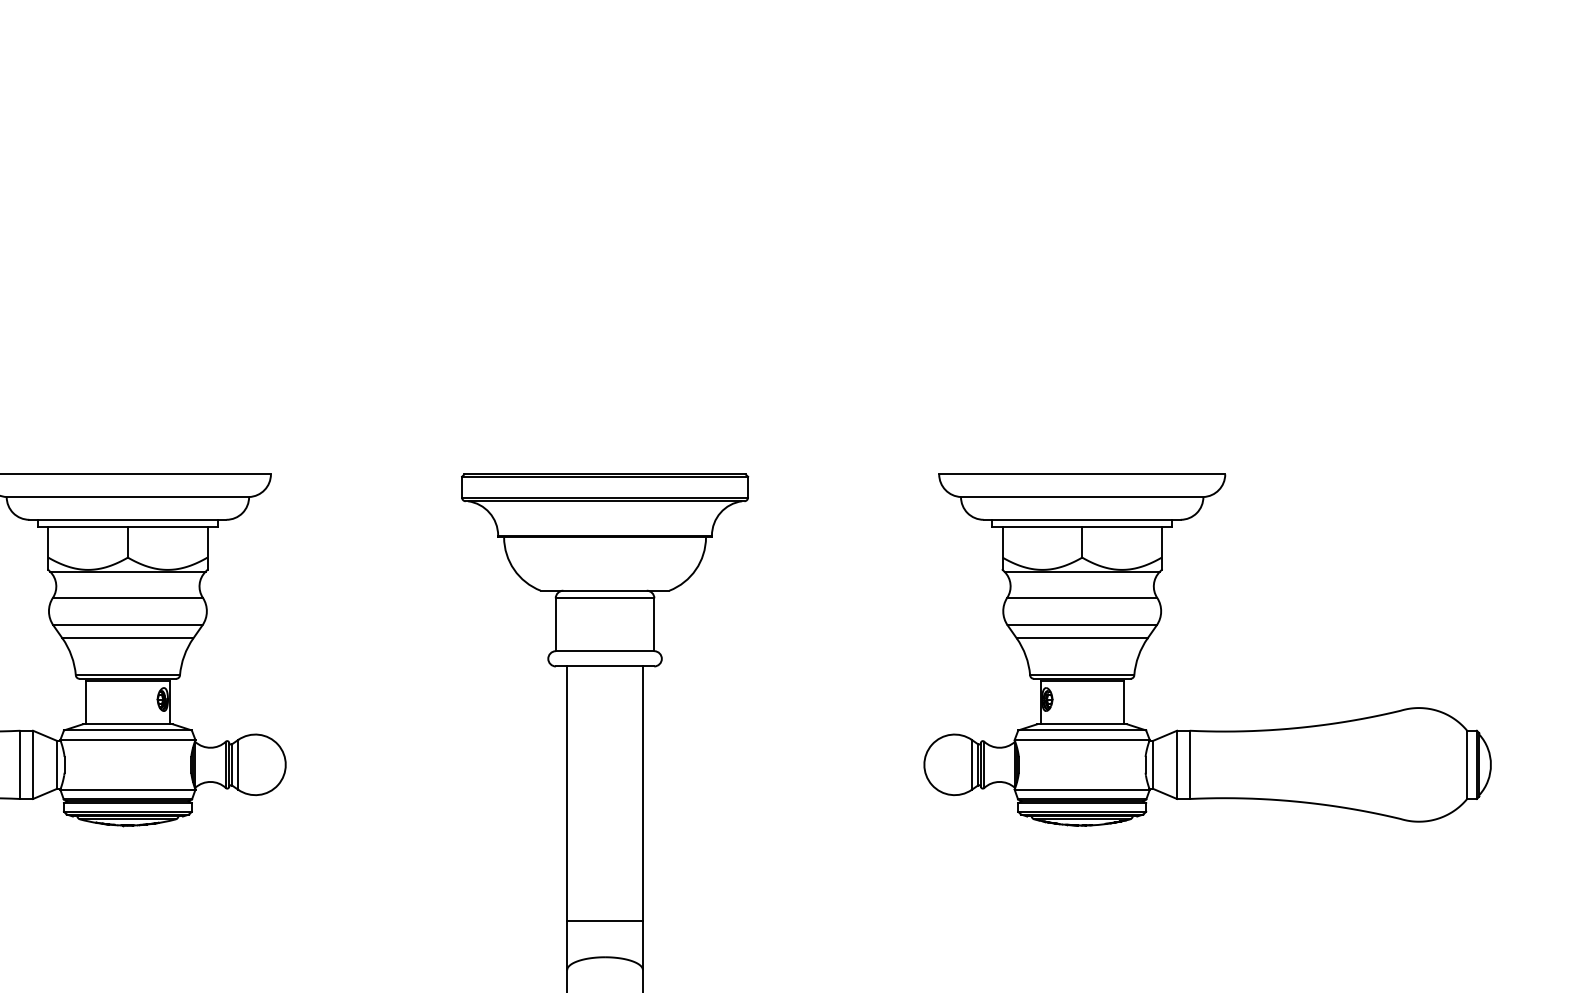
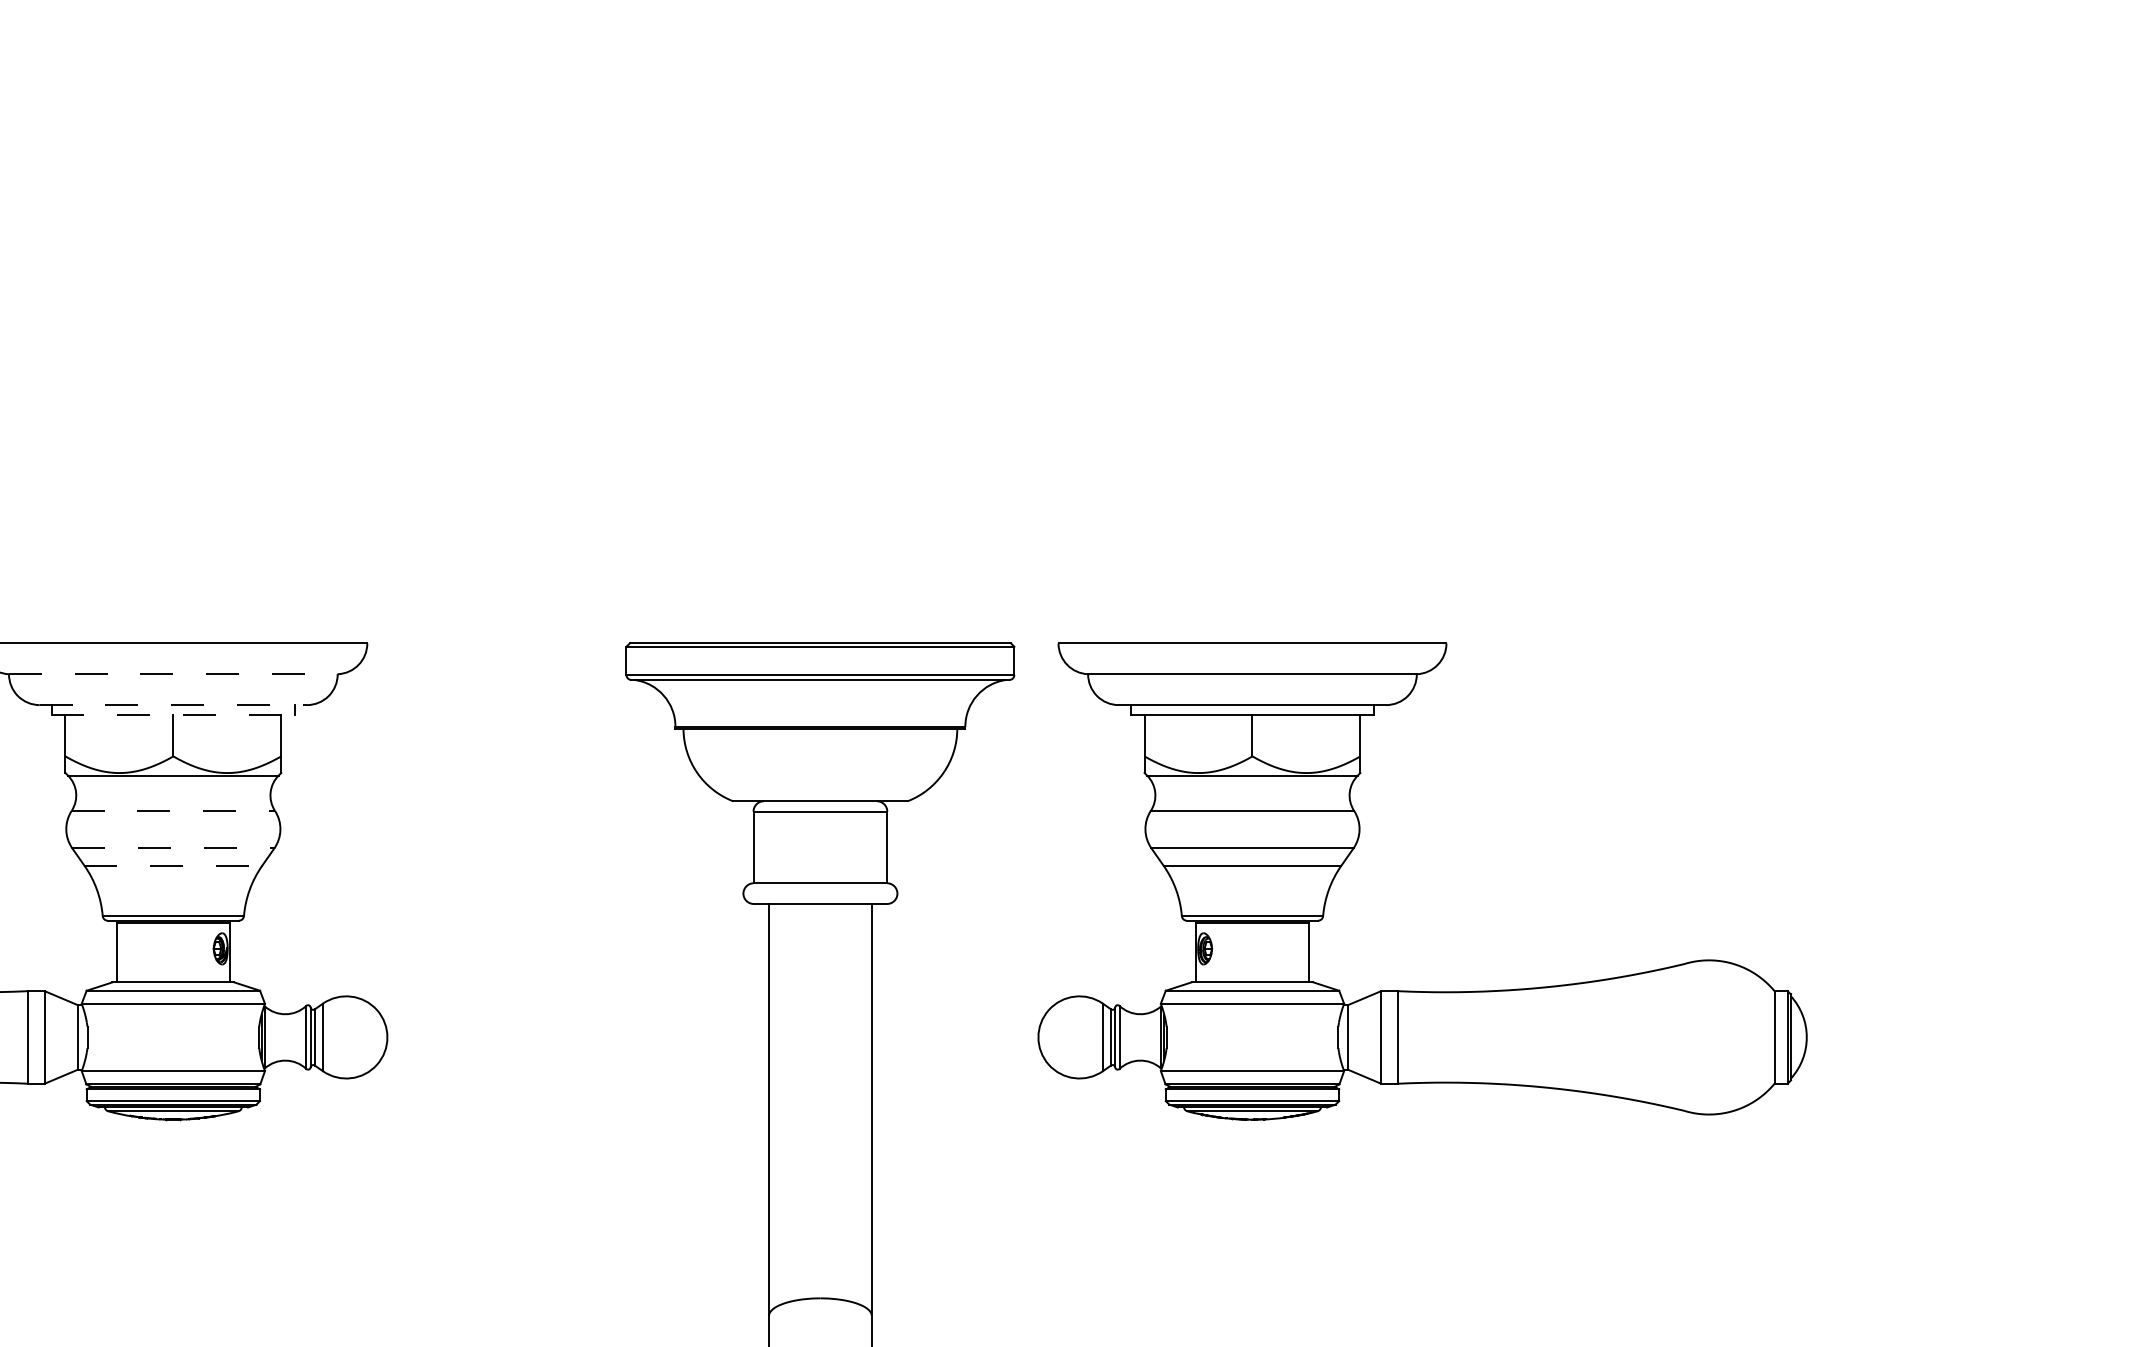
line: (128, 497) -> (173, 674), solid -> dashed
line: (128, 520) -> (173, 705), solid -> dashed
line: (128, 527) -> (173, 715), solid -> dashed
line: (128, 597) -> (173, 810), solid -> dashed
part: (1158, 624) -> (1355, 847), moved
line: (128, 625) -> (173, 848), solid -> dashed
line: (128, 638) -> (173, 865), solid -> dashed
line: (605, 921) -> (820, 1249), removed

